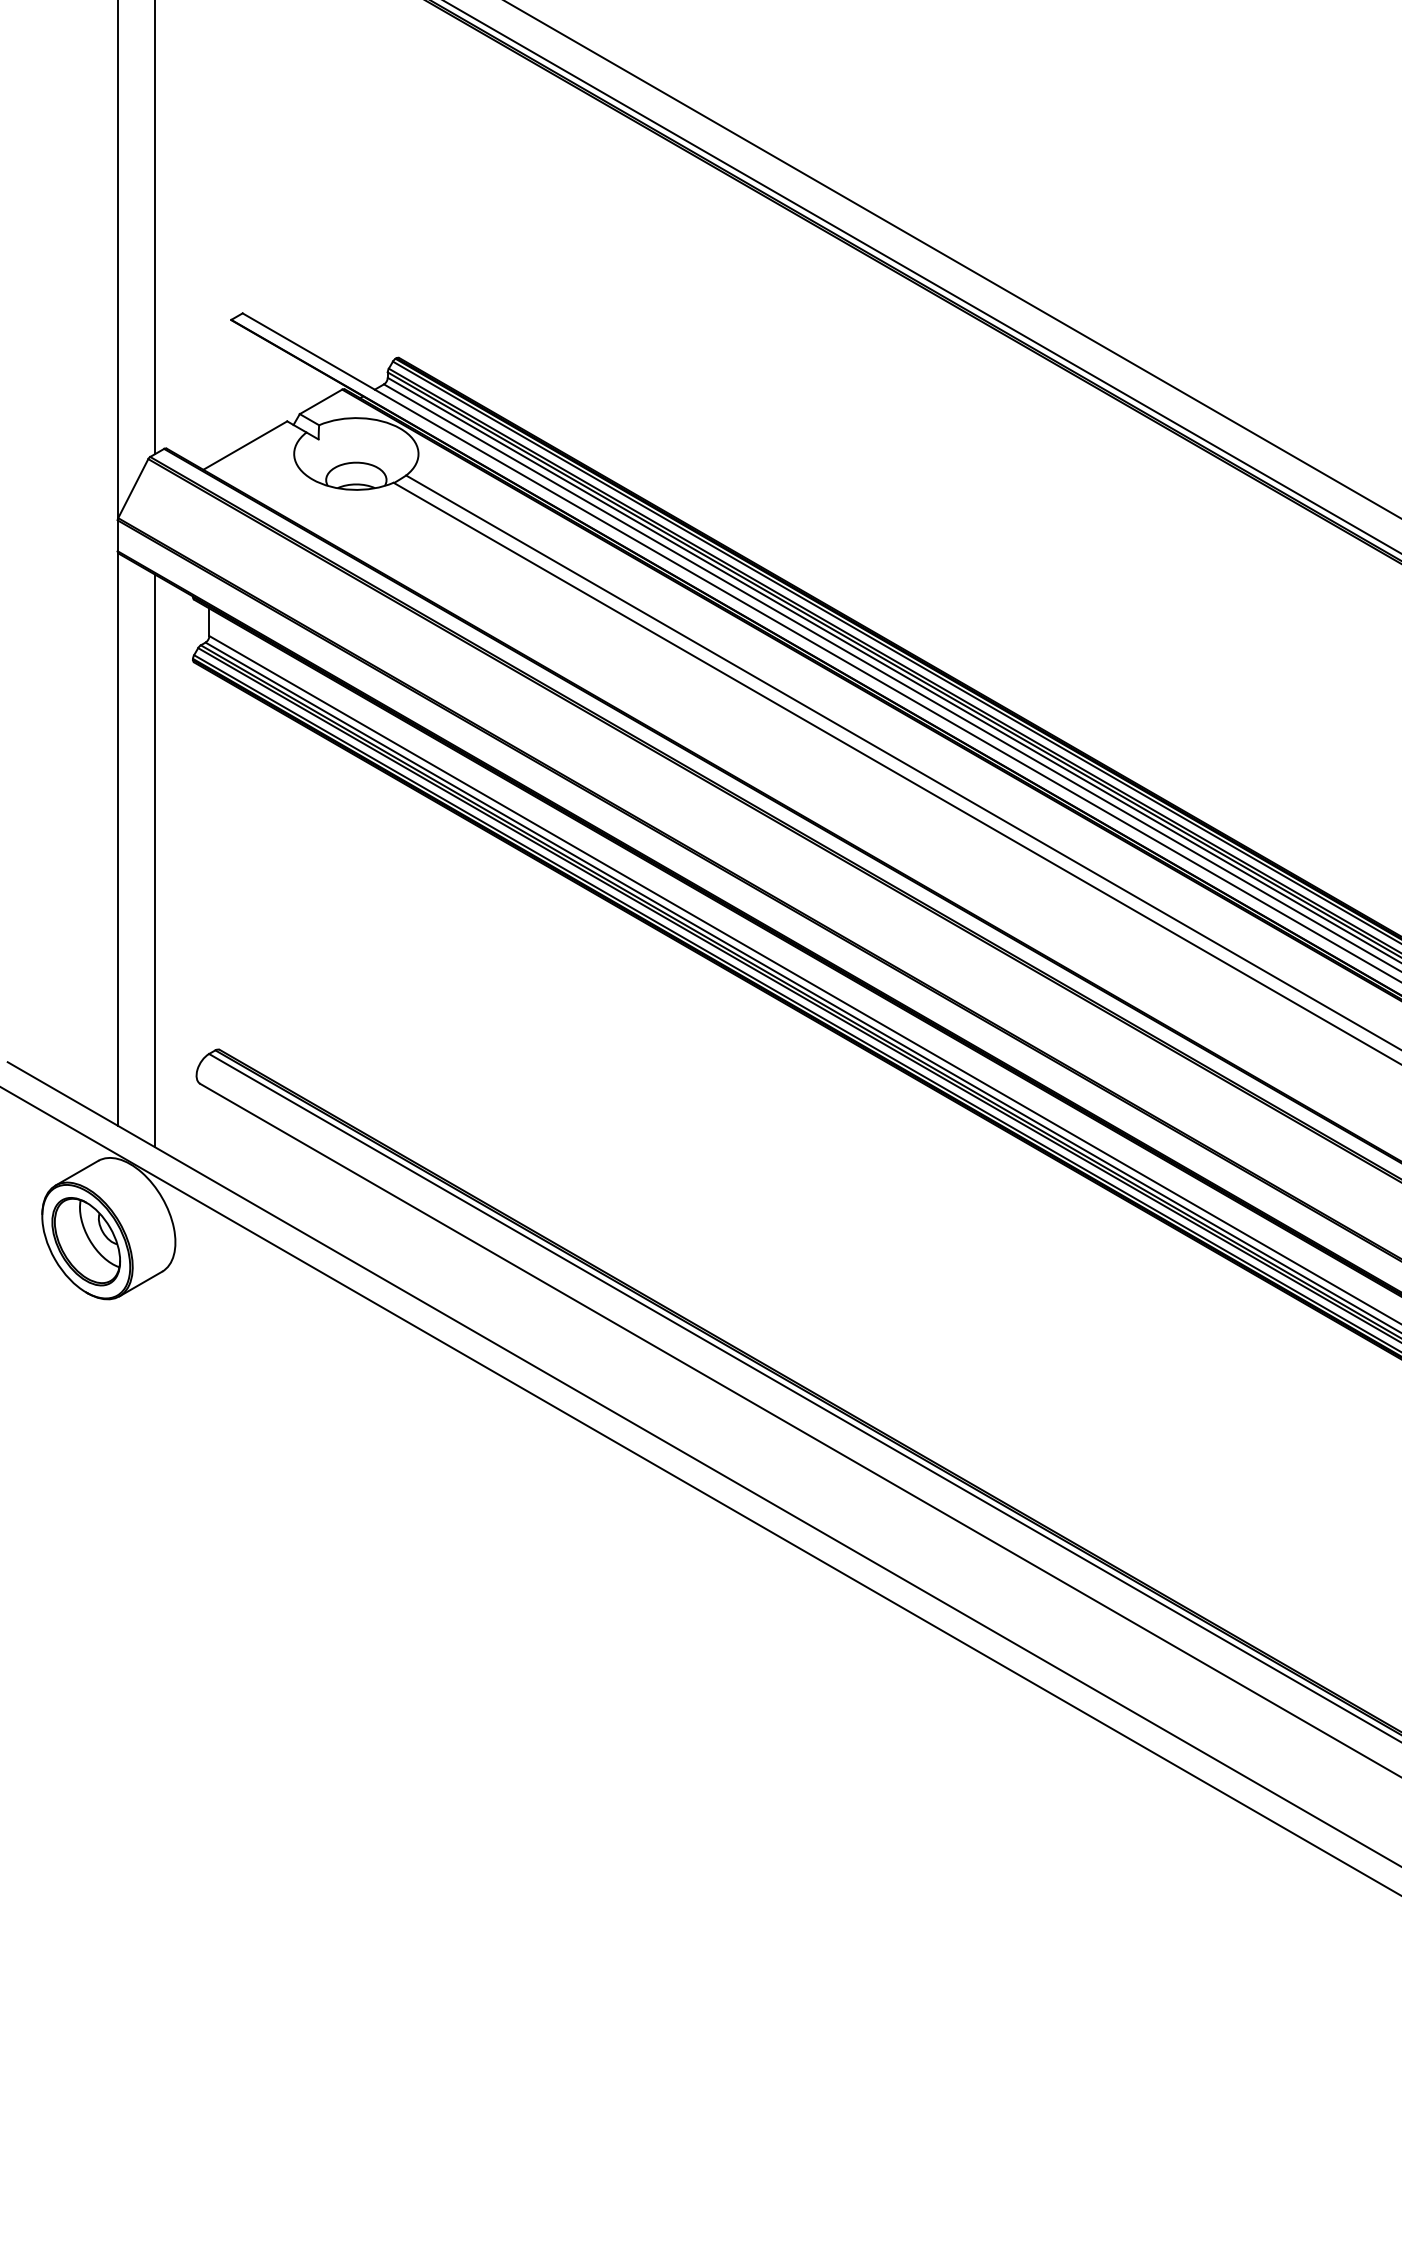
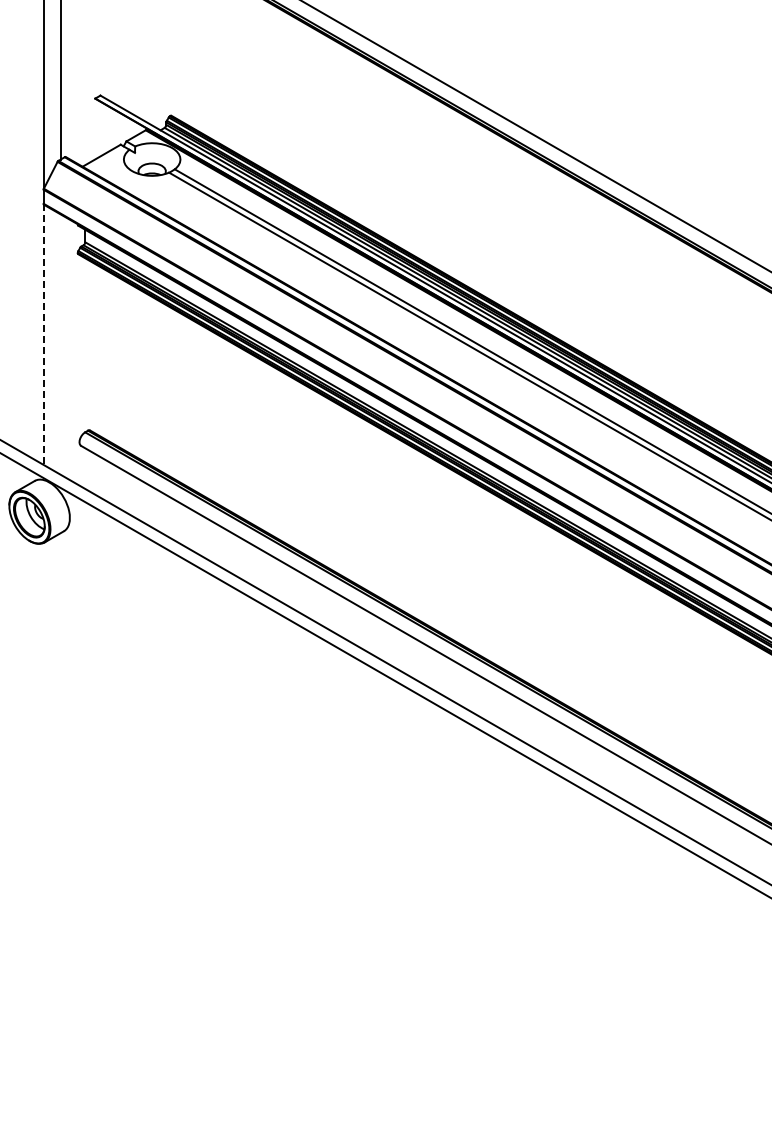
line: (117, 838) -> (43, 334), solid -> dashed
line: (154, 860) -> (60, 344), removed

